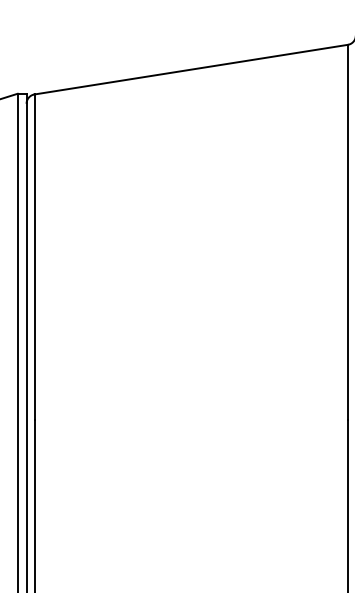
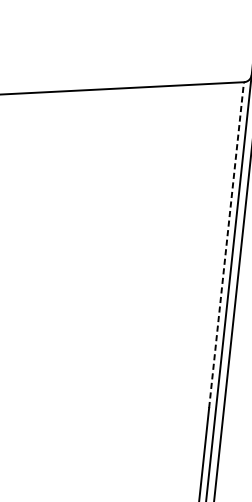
line: (347, 232) -> (226, 245), solid -> dashed

